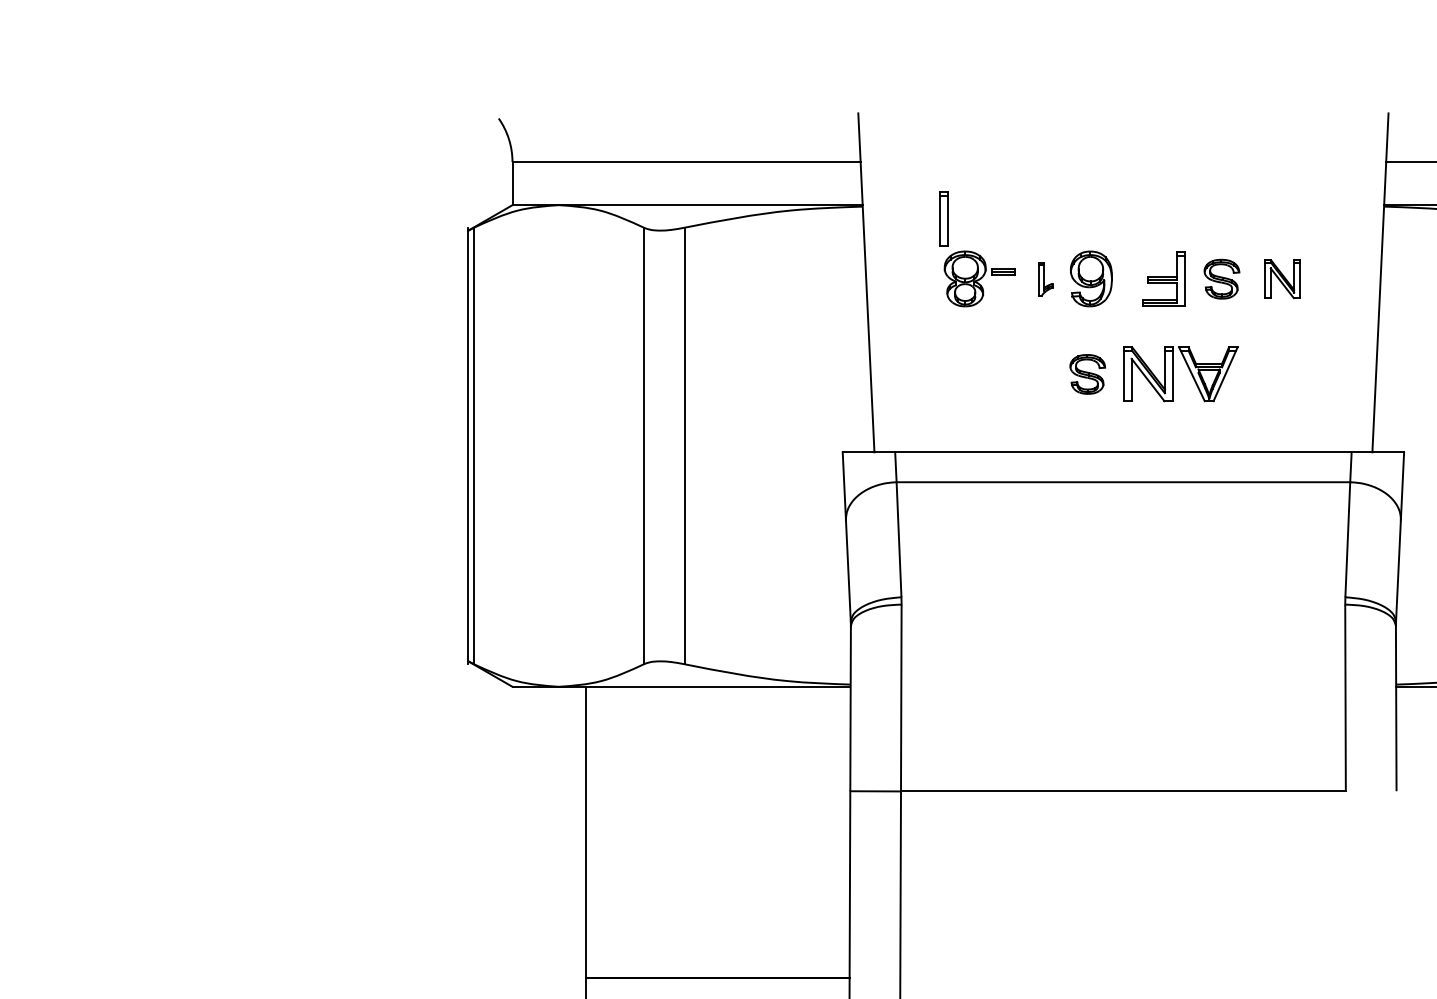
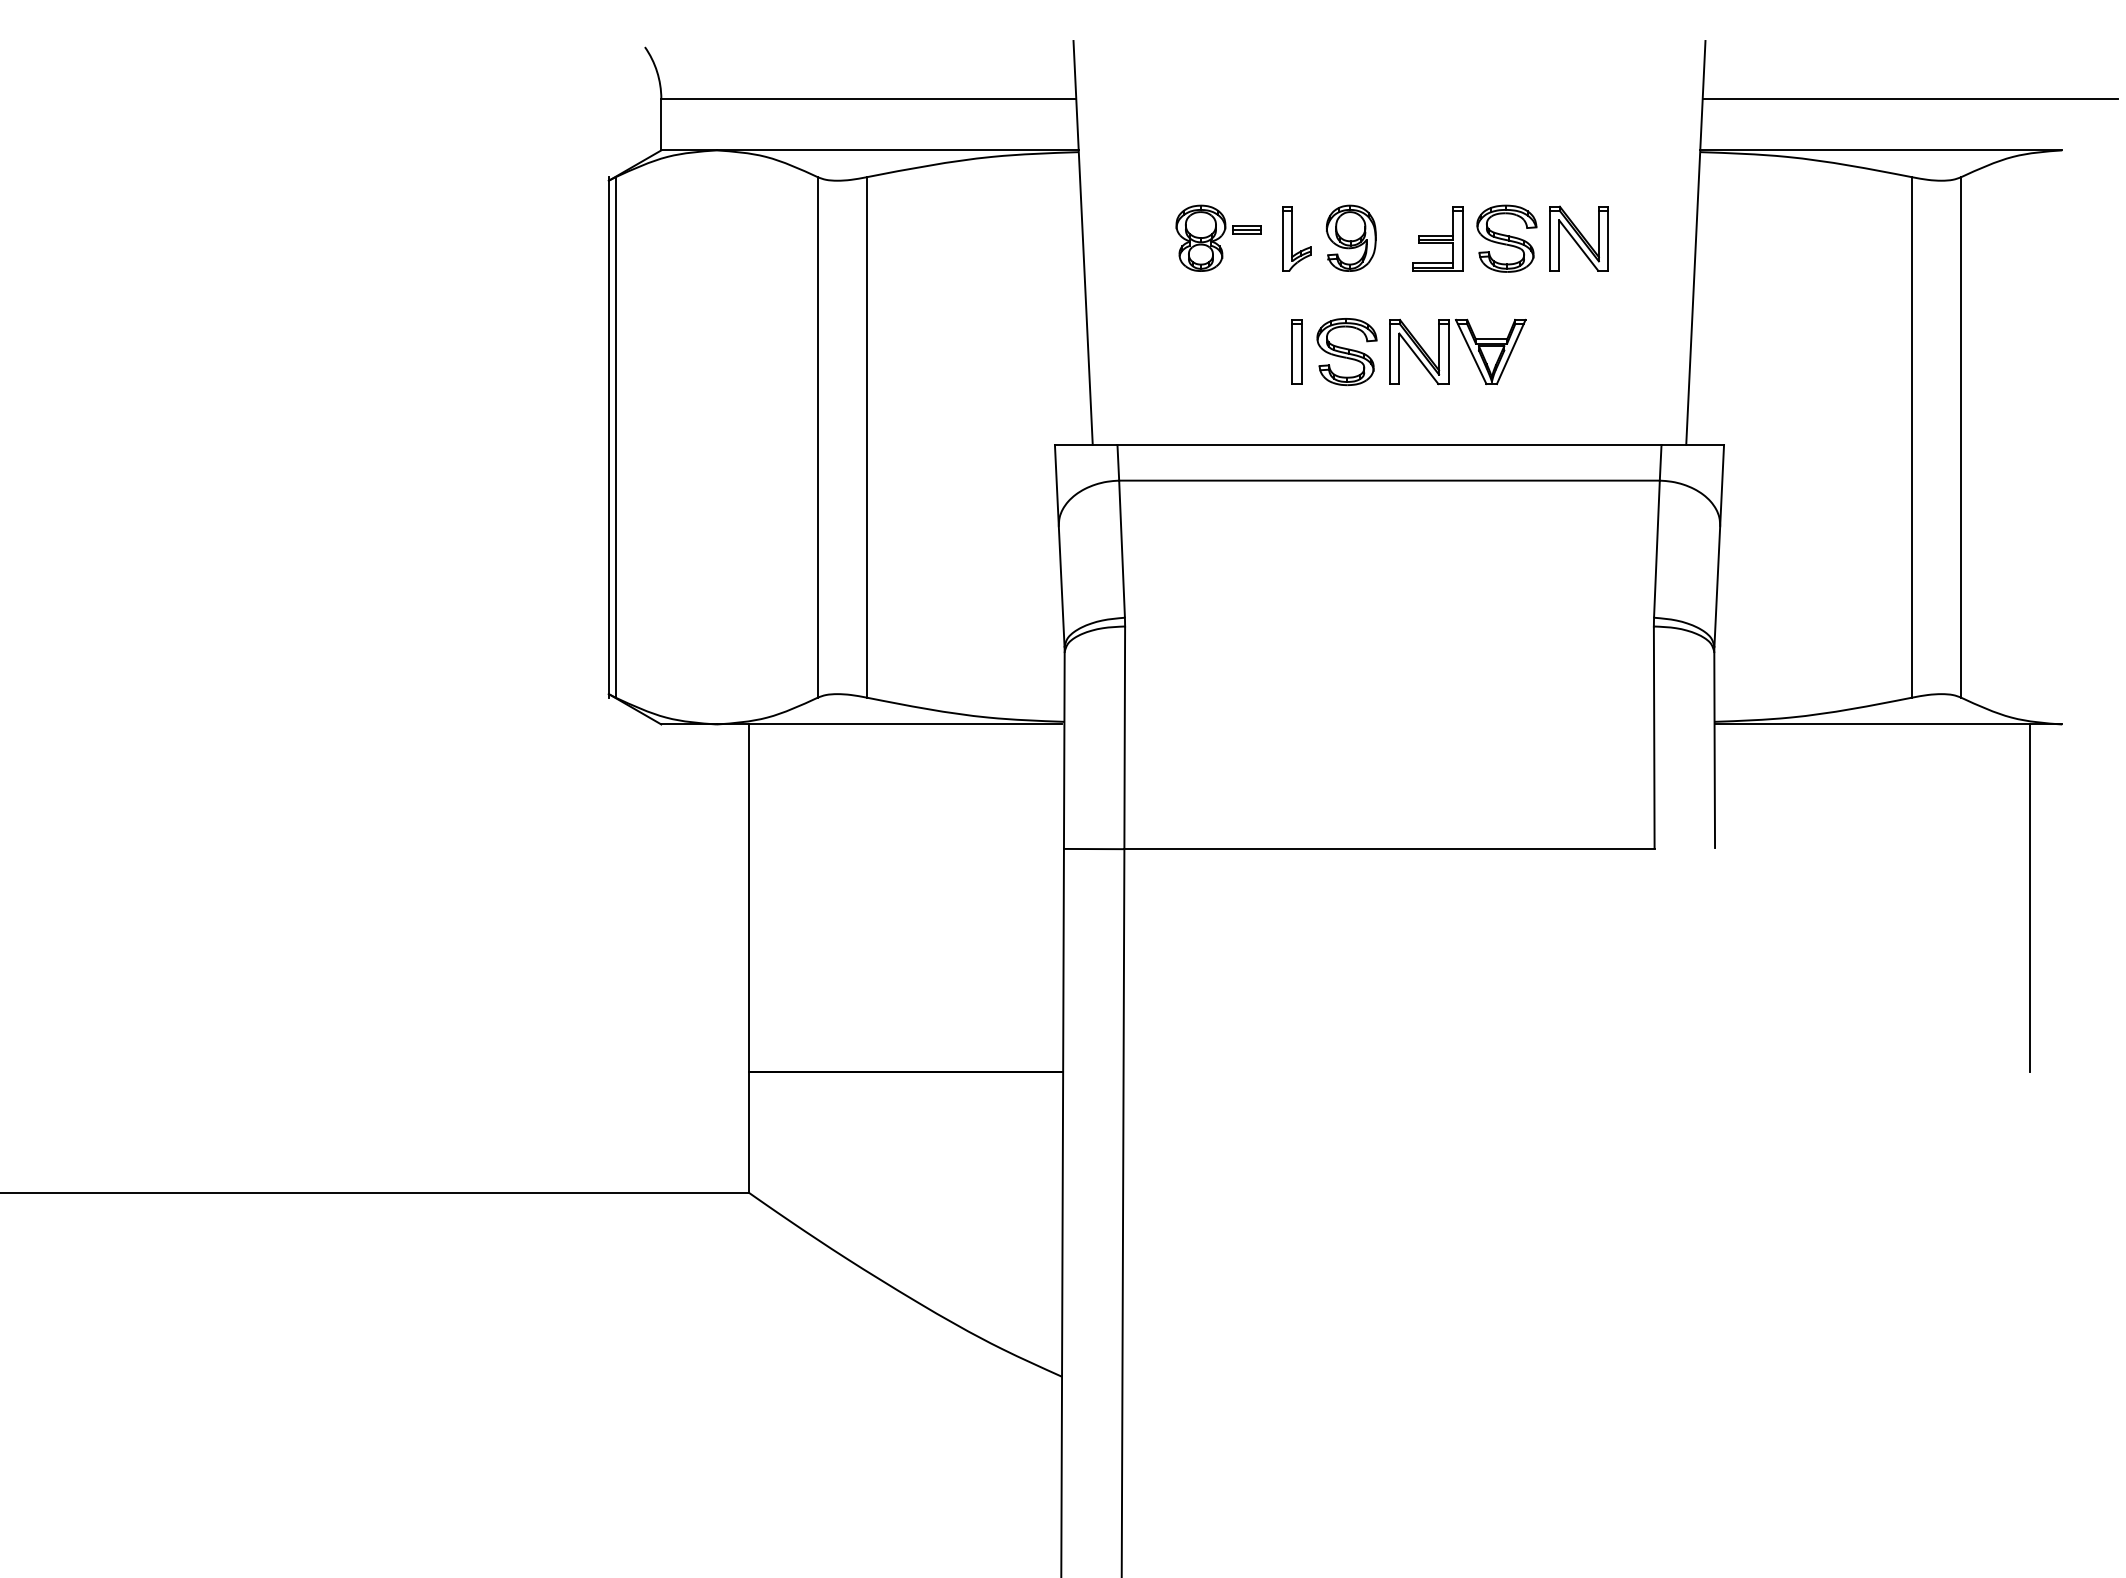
part: (943, 218) -> (1296, 351), moved
part: (1045, 279) -> (1296, 238), size x1.67
part: (1221, 279) -> (1506, 238), size x1.43
part: (1281, 279) -> (1578, 238), size x1.43
part: (1087, 374) -> (1346, 352), size x1.43

